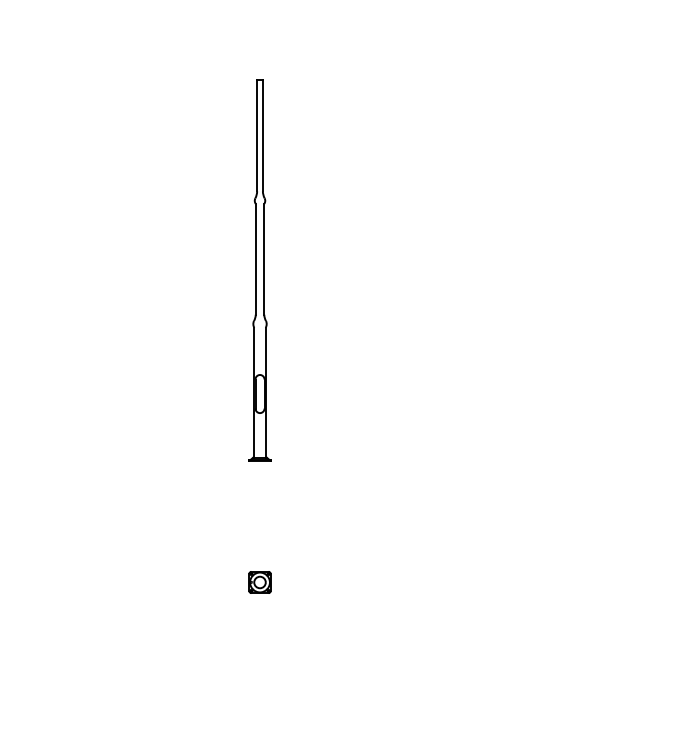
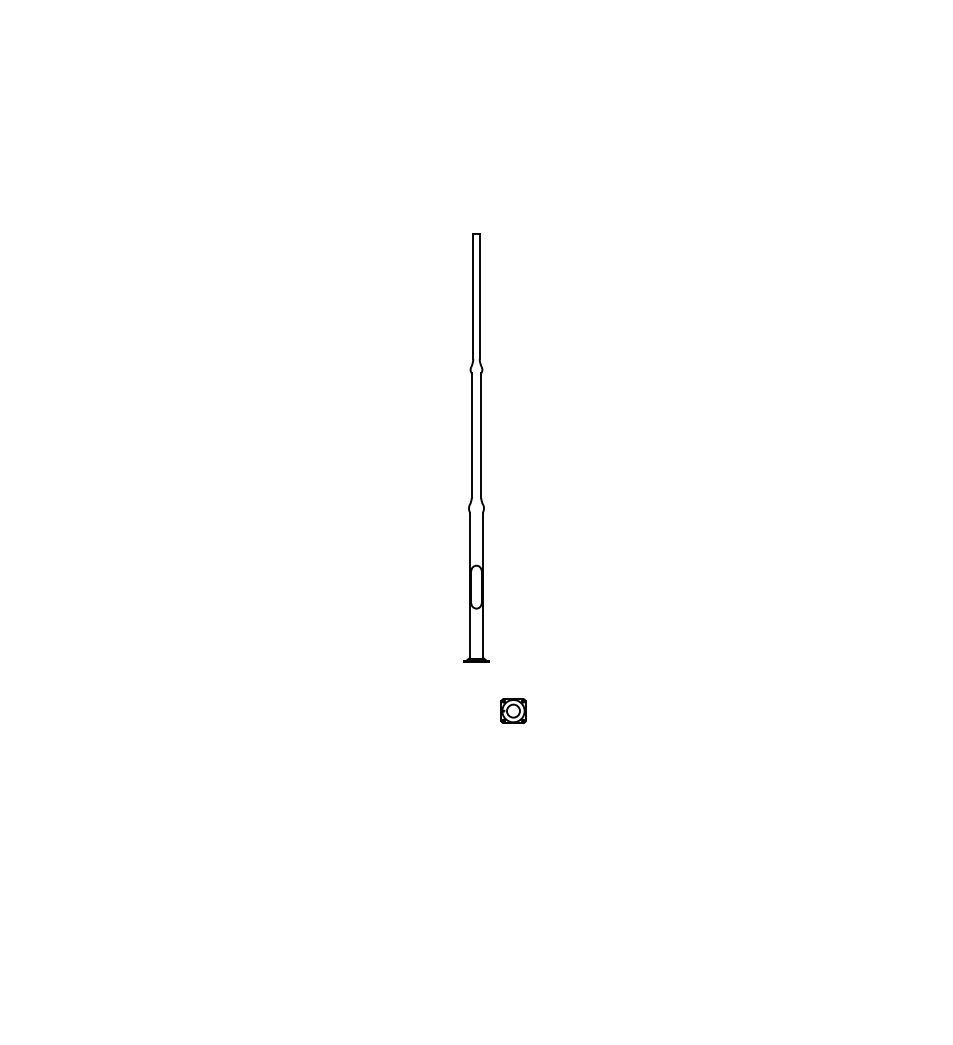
part: (260, 581) -> (513, 710), moved

